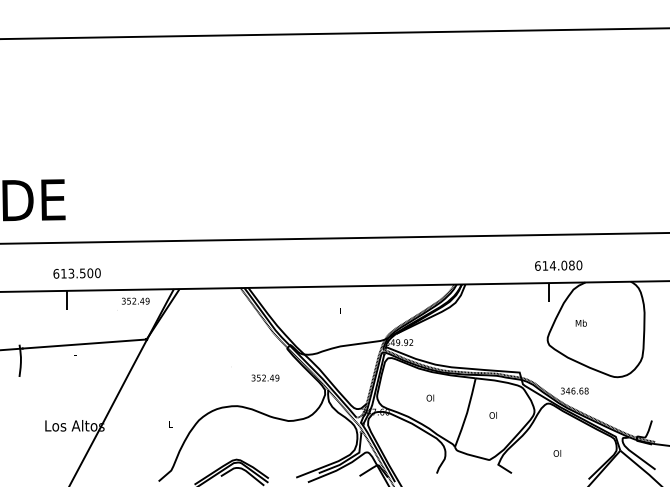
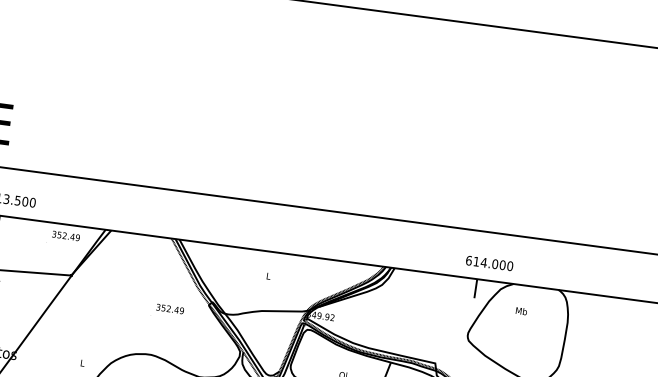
text: (571, 265) -> (502, 265), 614.080 -> 614.000
text: (580, 322) -> (520, 310), moved
text: (265, 377) -> (170, 308), moved

